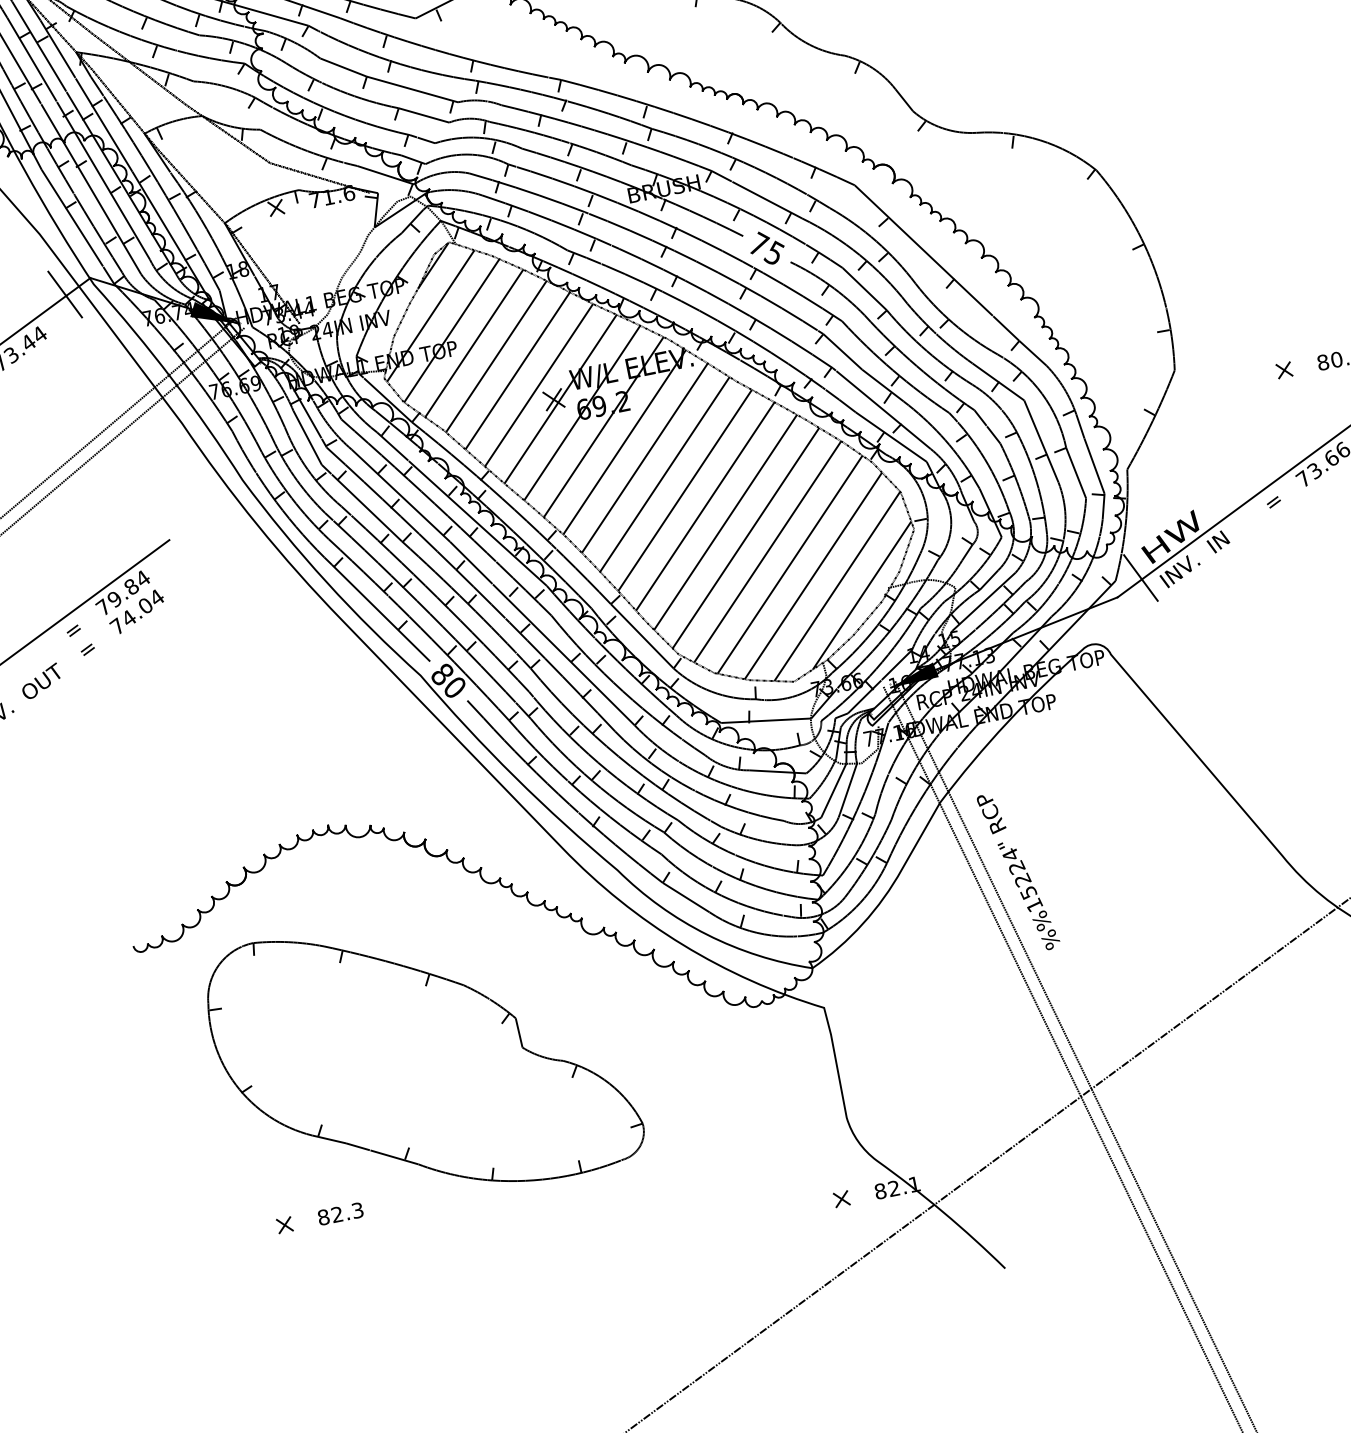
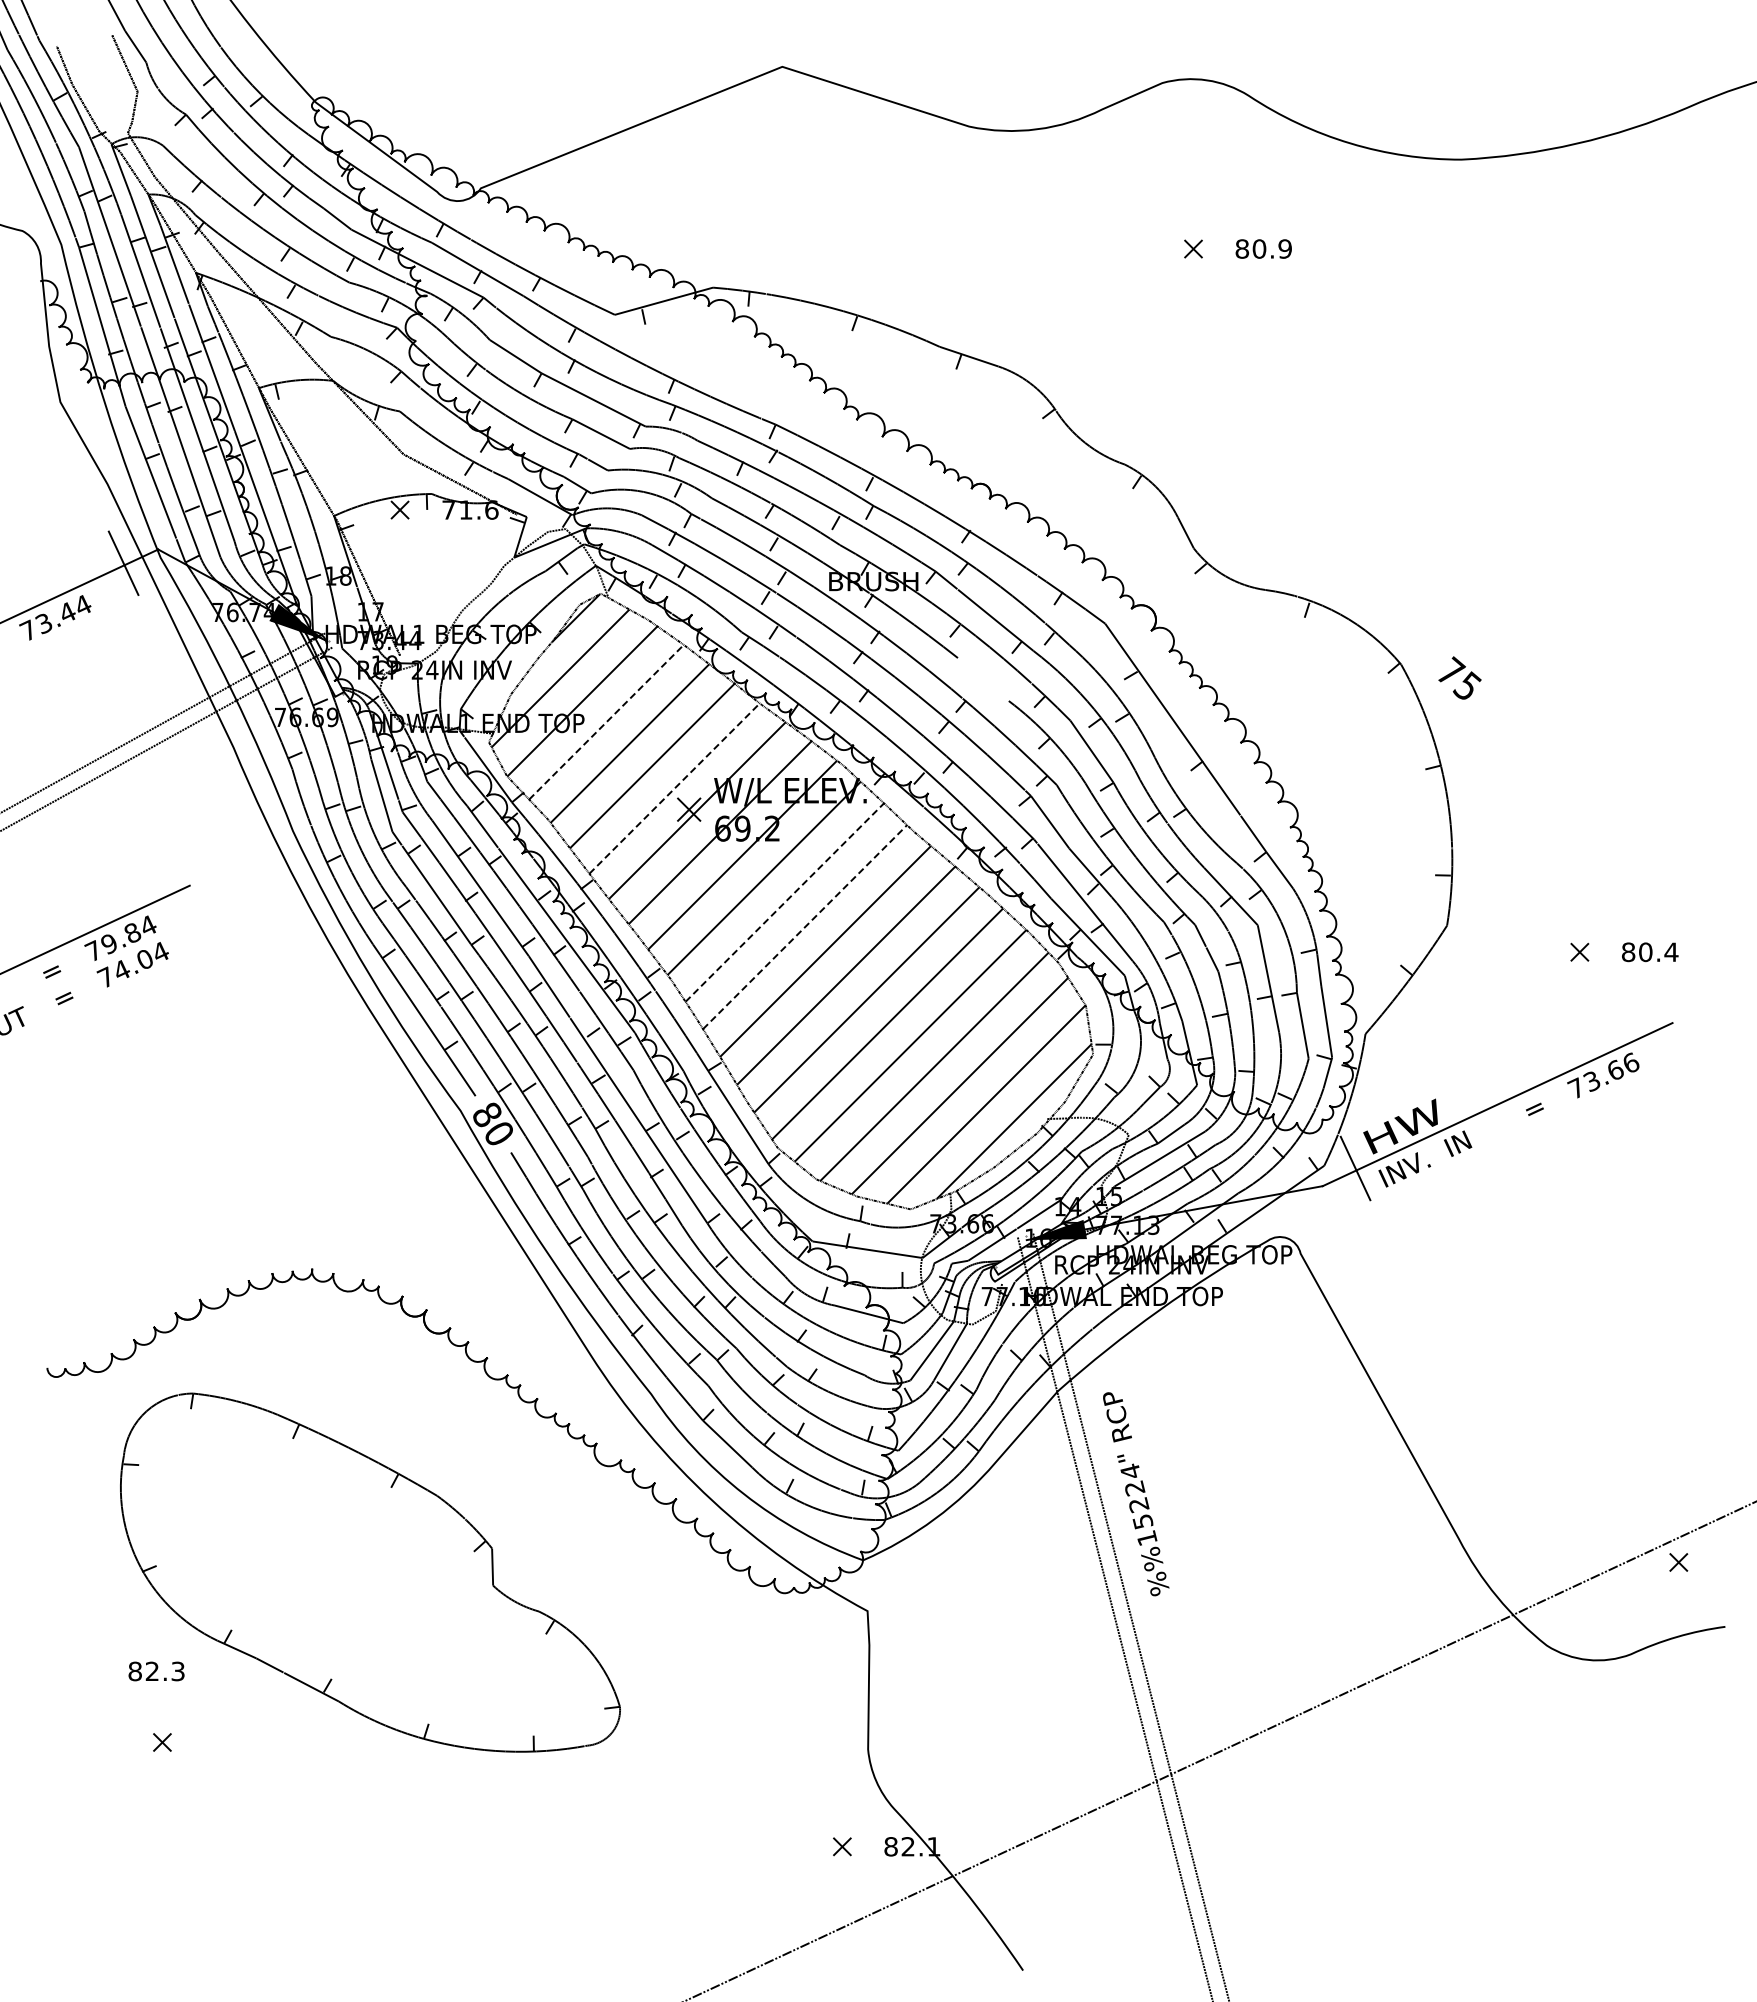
text: (766, 247) -> (1459, 677), moved
line: (474, 342) -> (606, 721), solid -> dashed
line: (539, 385) -> (675, 788), solid -> dashed
line: (645, 458) -> (785, 902), solid -> dashed
line: (665, 473) -> (805, 926), solid -> dashed
text: (340, 1214) -> (156, 1671), moved

